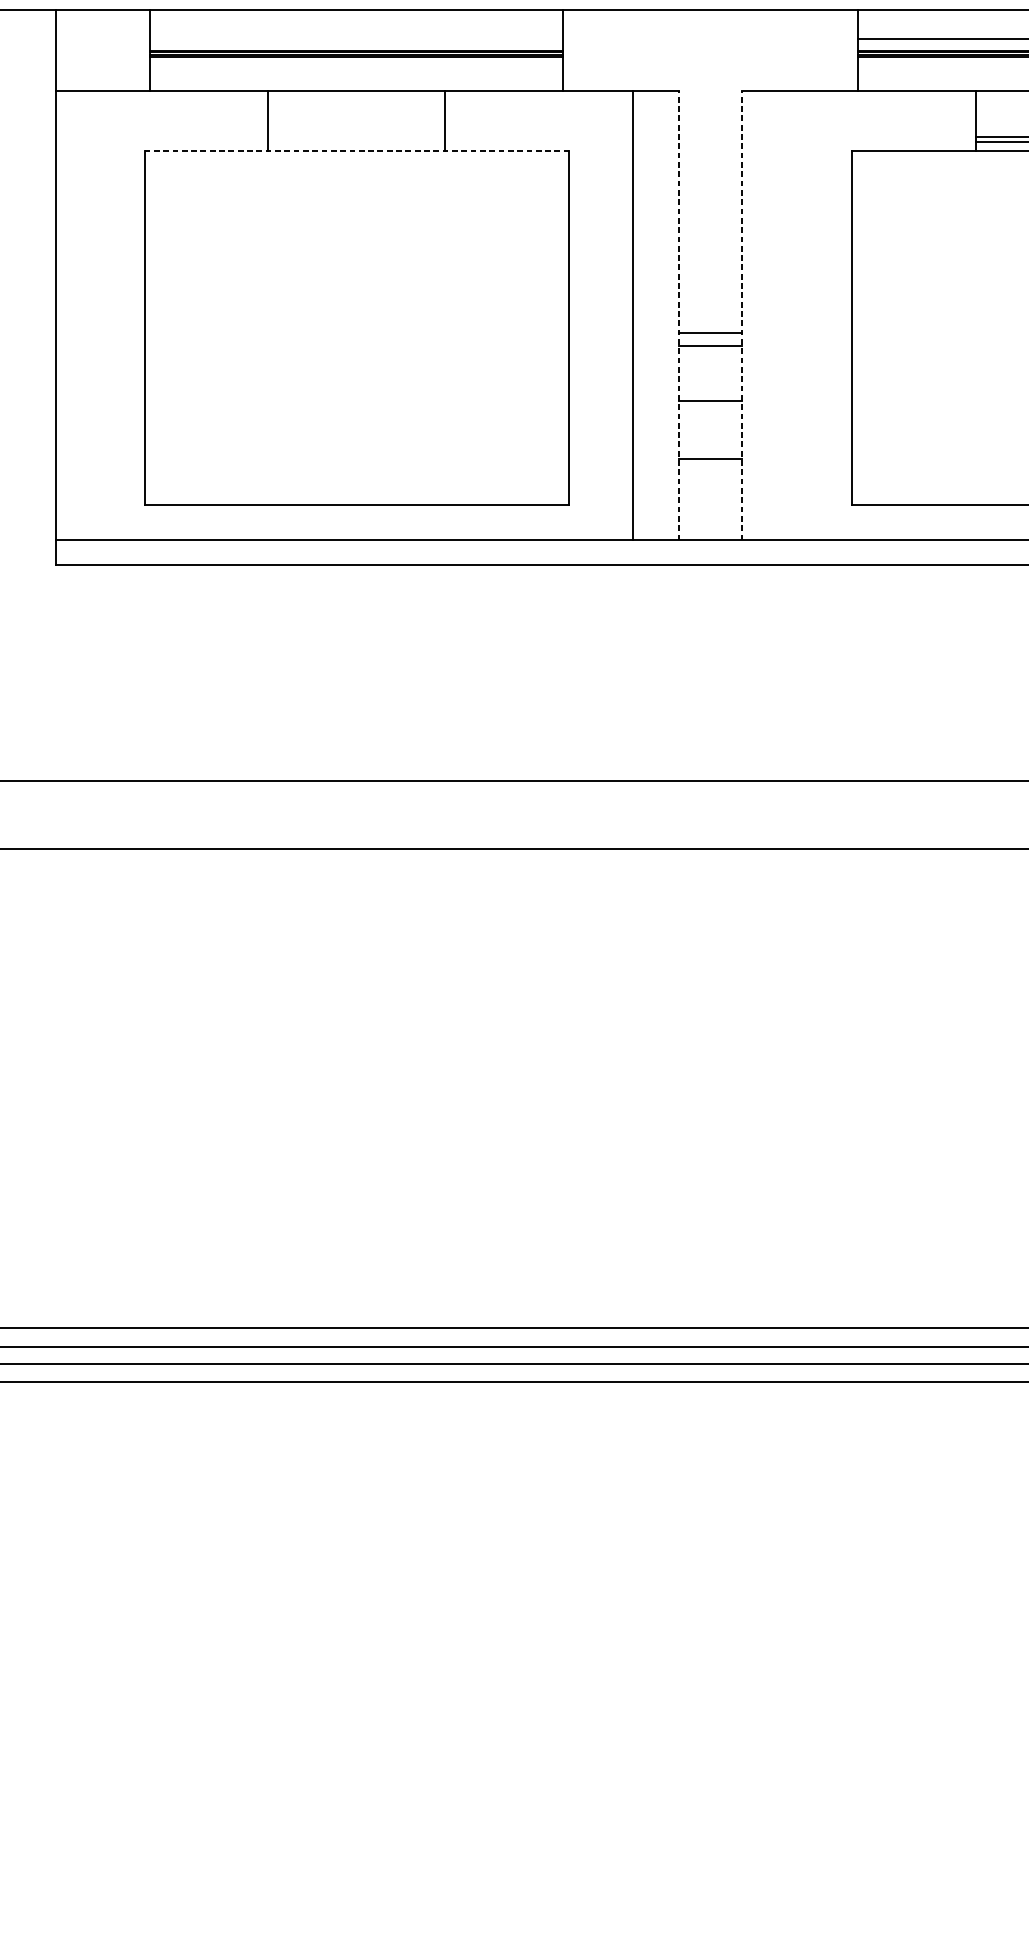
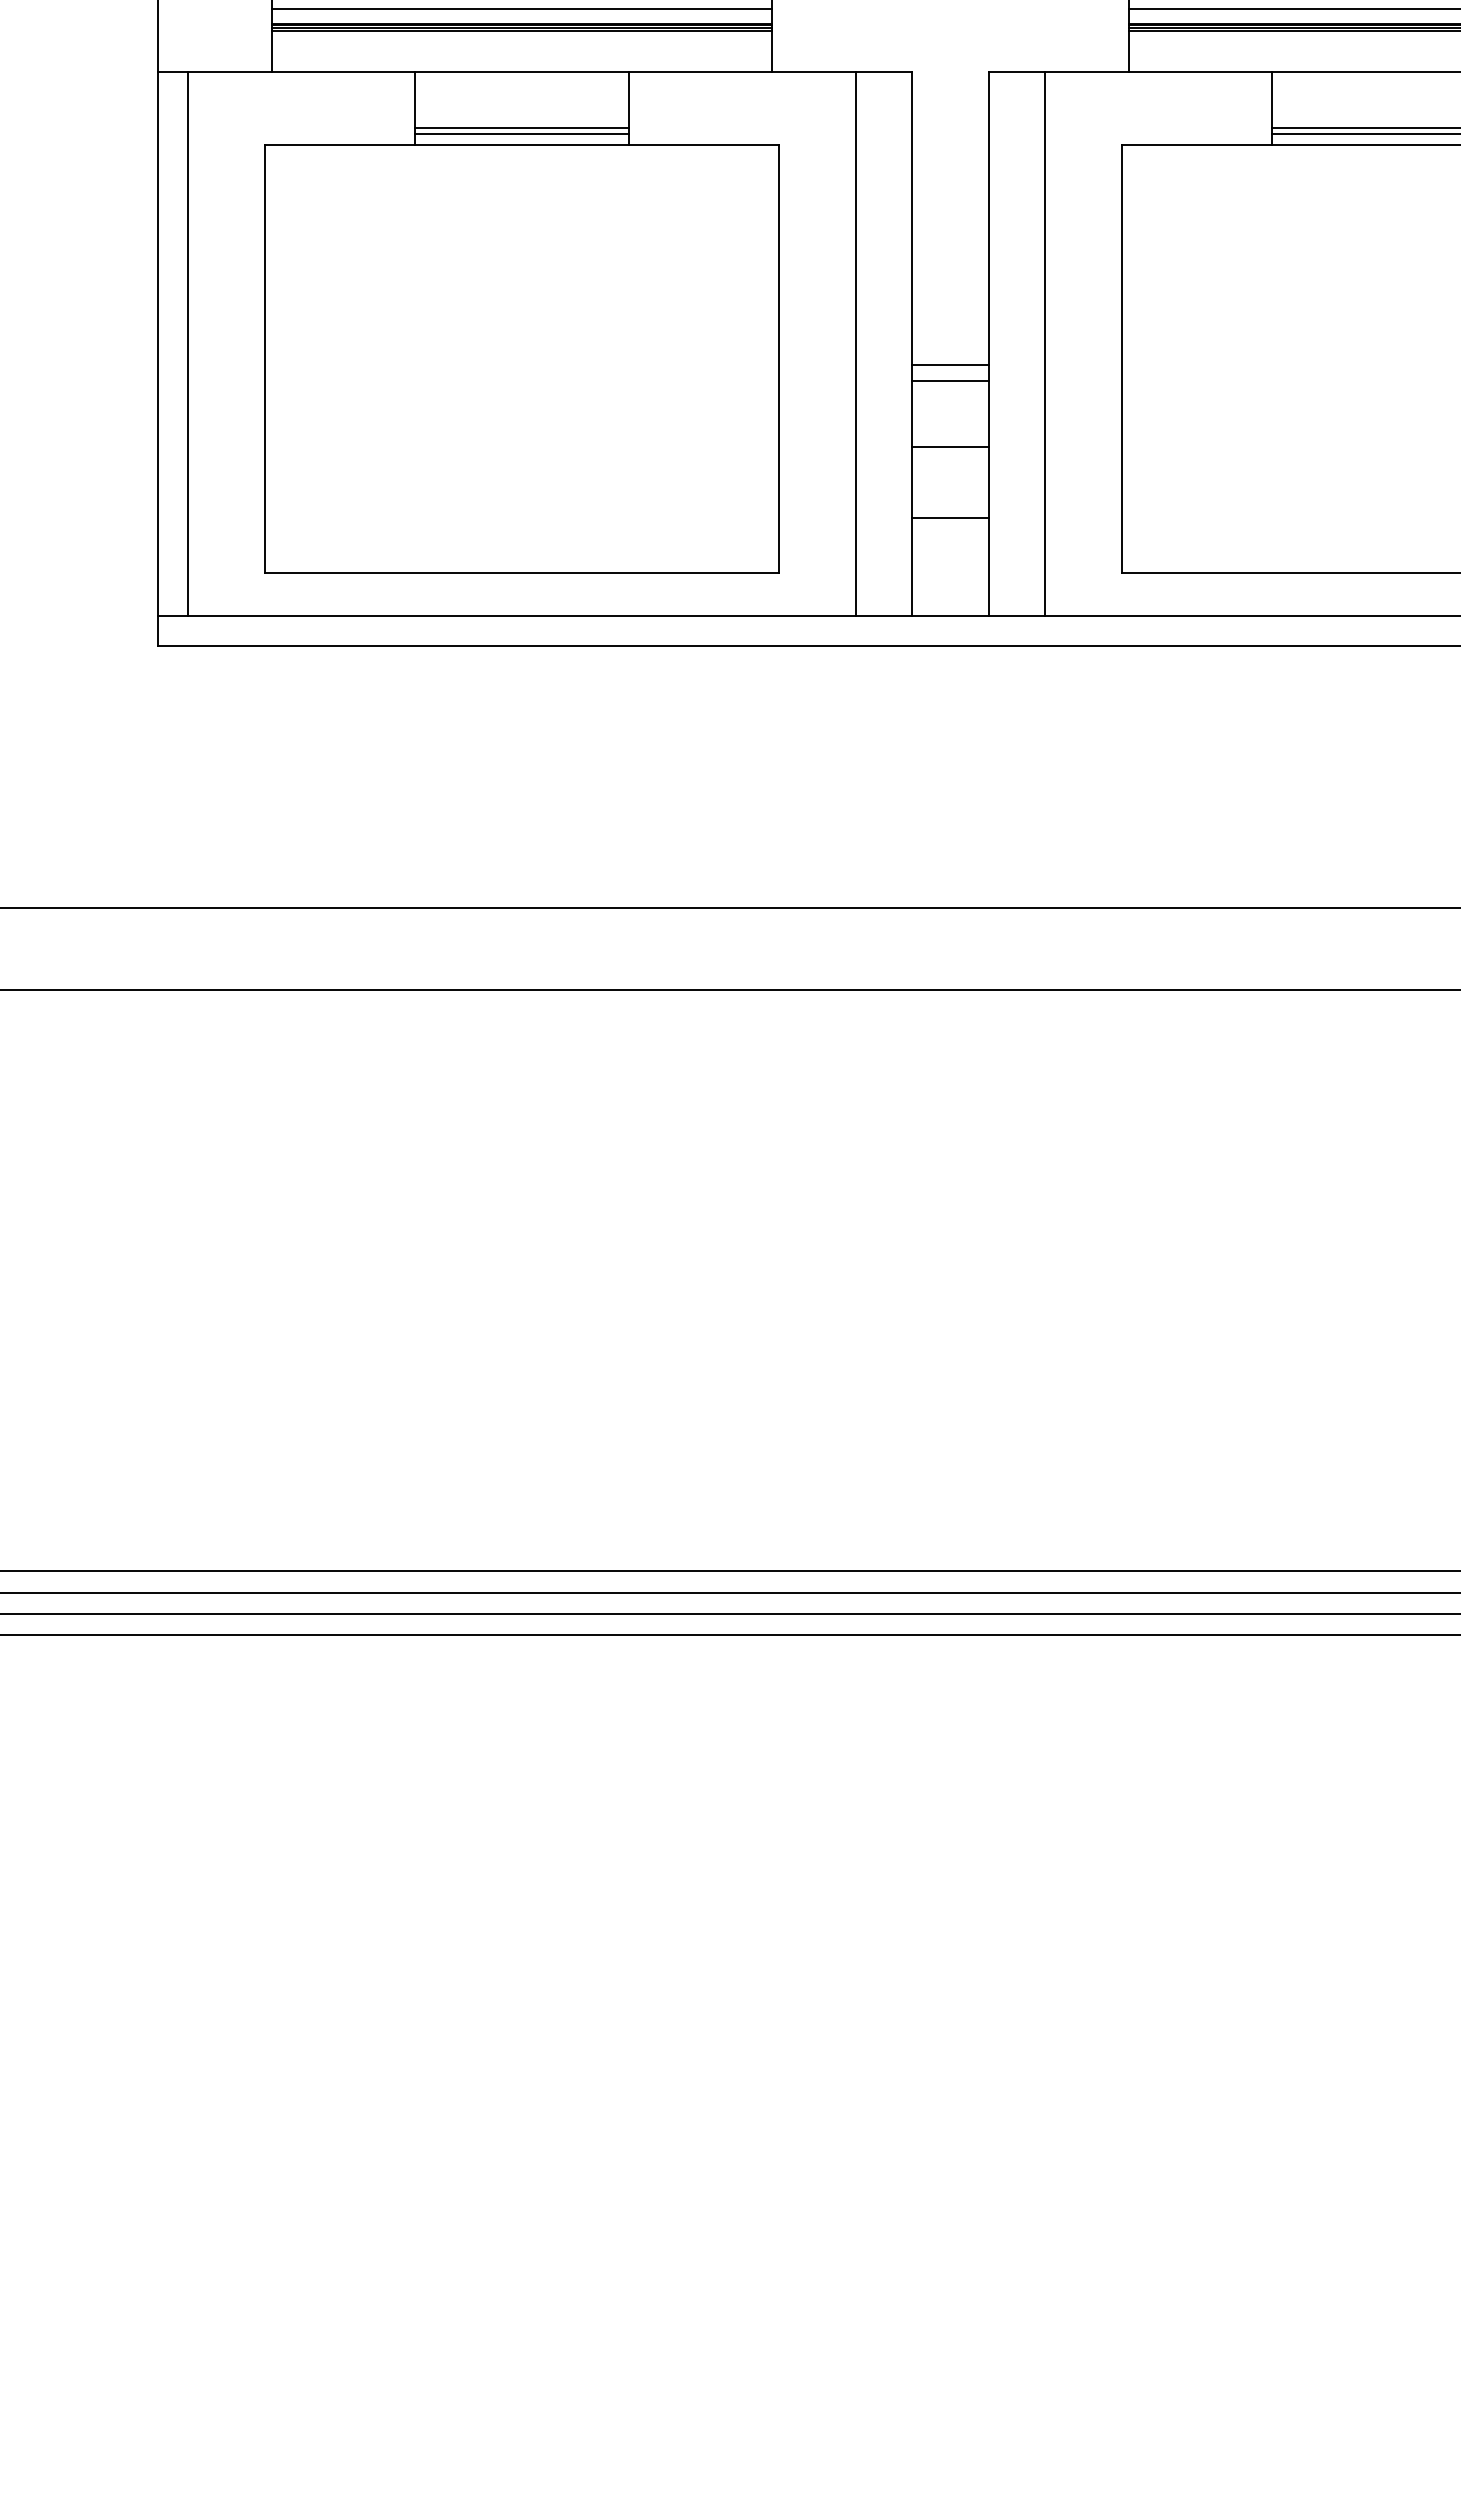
line: (356, 39) -> (521, 9), added
line: (356, 136) -> (521, 127), added
line: (356, 141) -> (521, 133), added
line: (357, 151) -> (522, 145), dashed -> solid
line: (678, 315) -> (911, 343), dashed -> solid
line: (741, 315) -> (988, 343), dashed -> solid
line: (80, 316) -> (187, 344), added
line: (788, 316) -> (1044, 344), added

